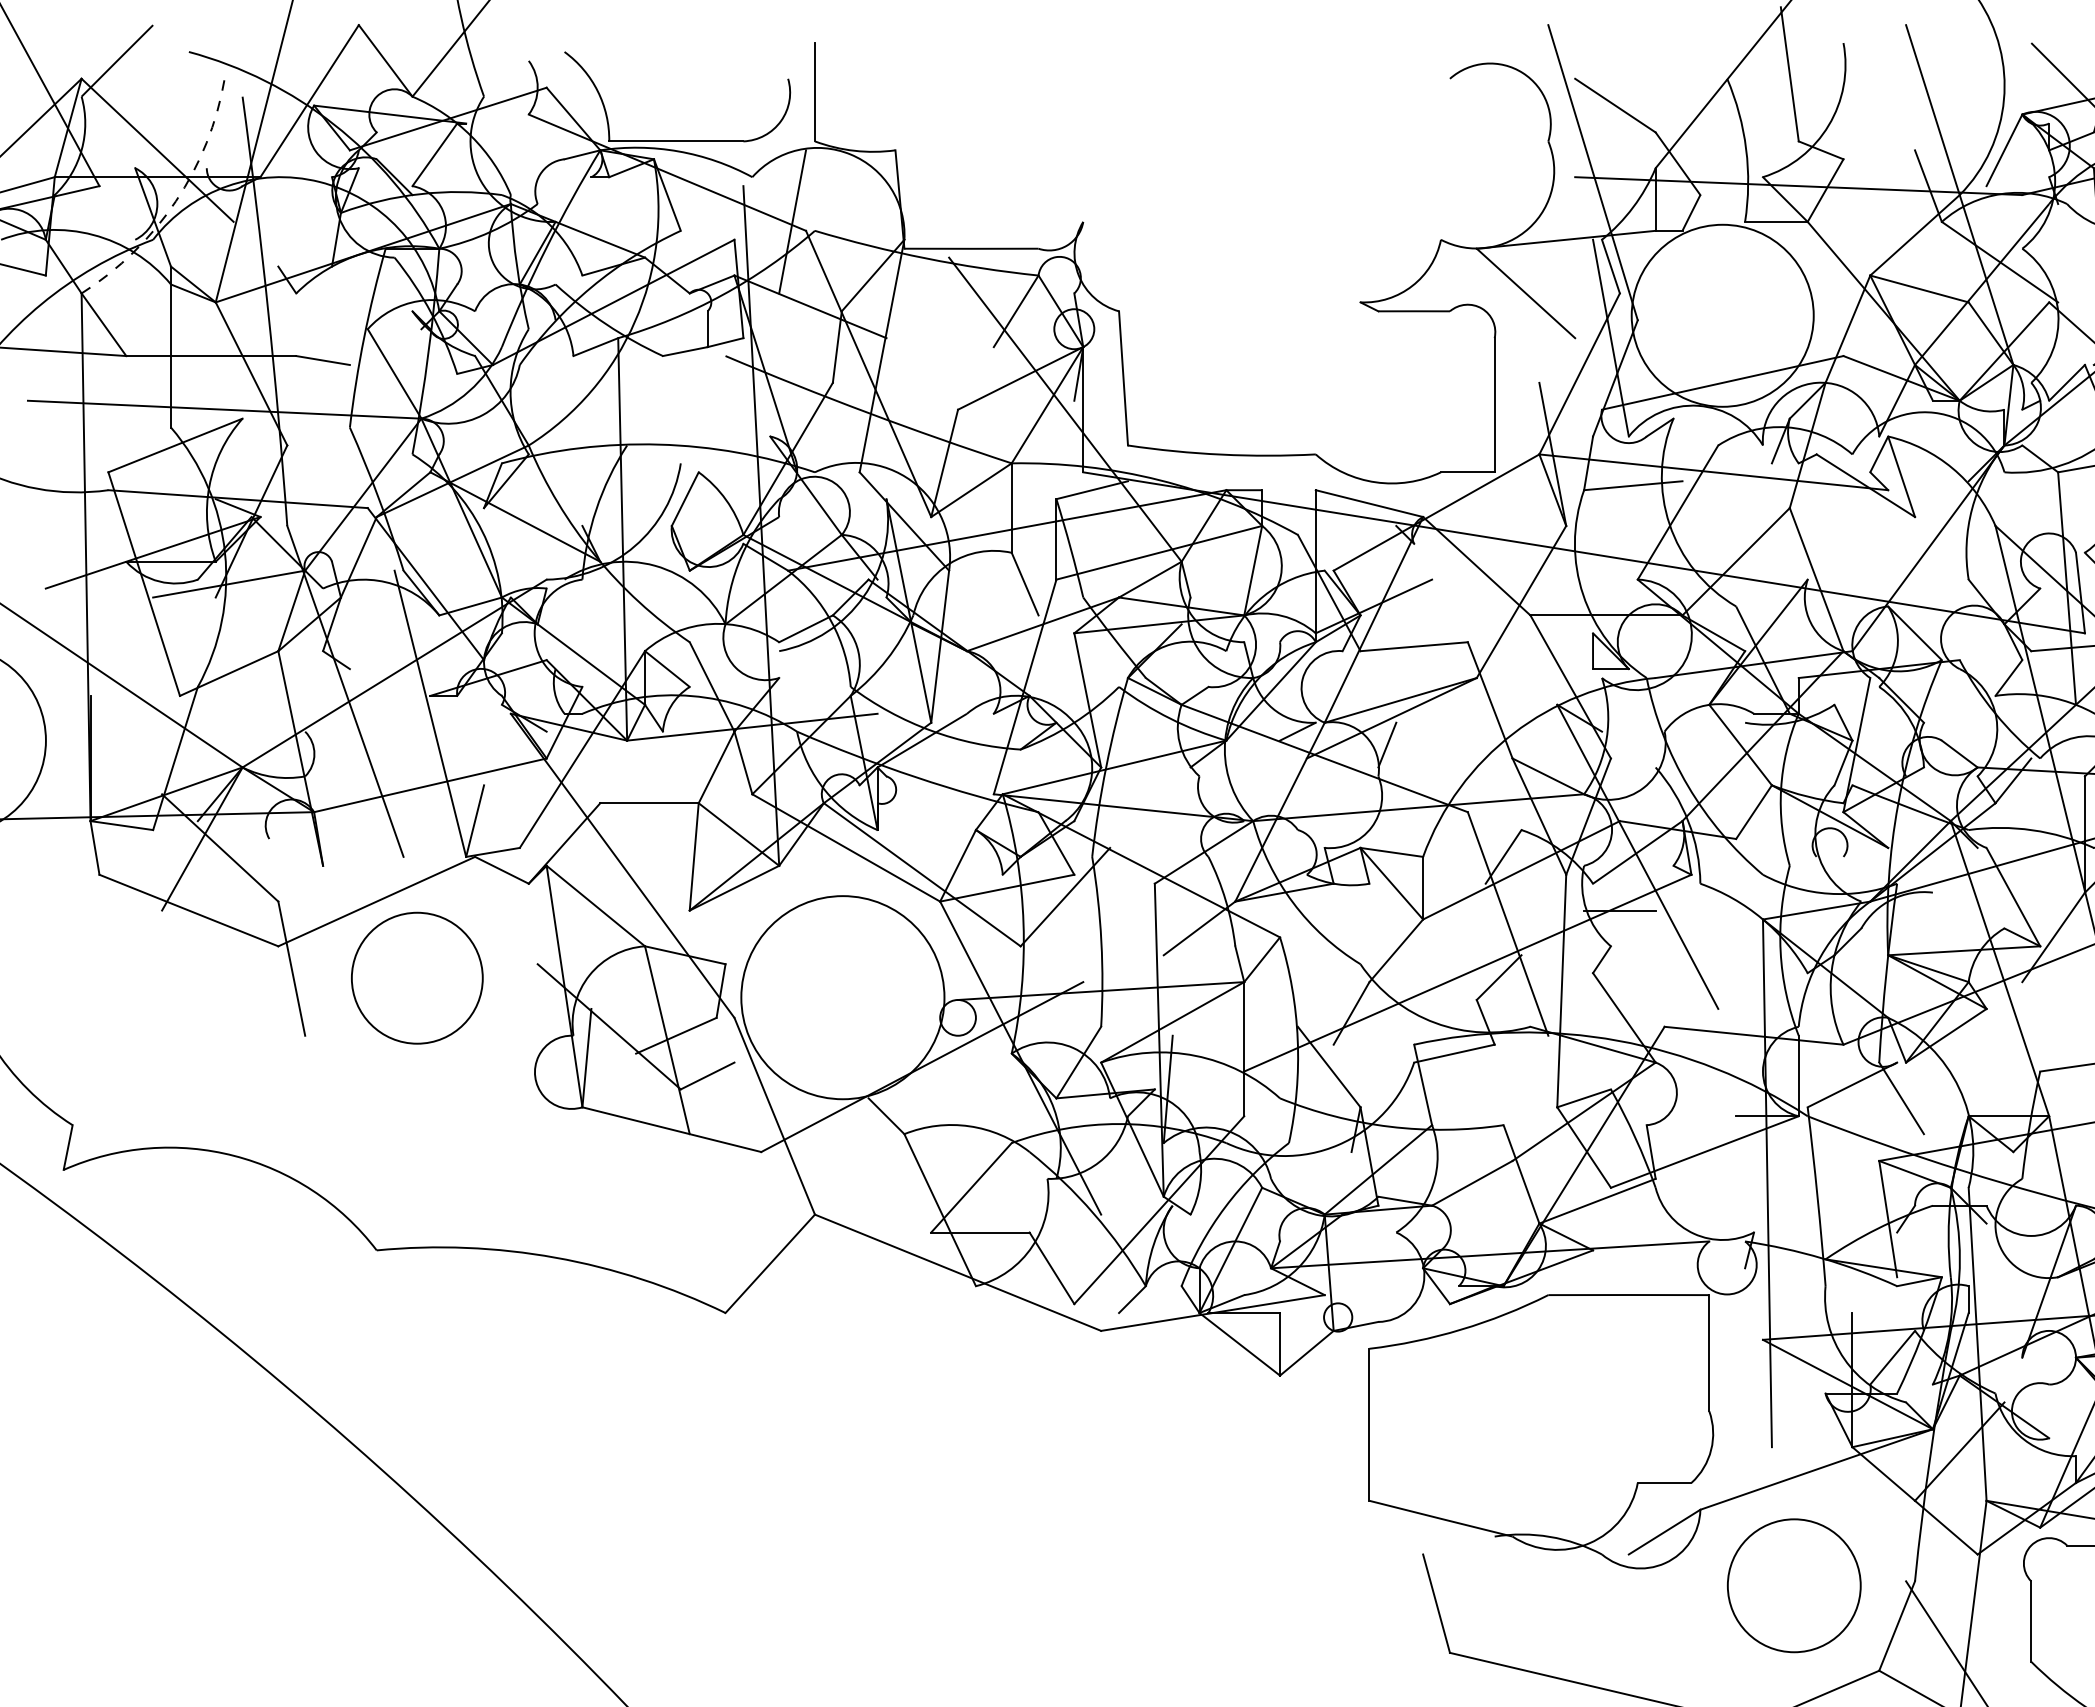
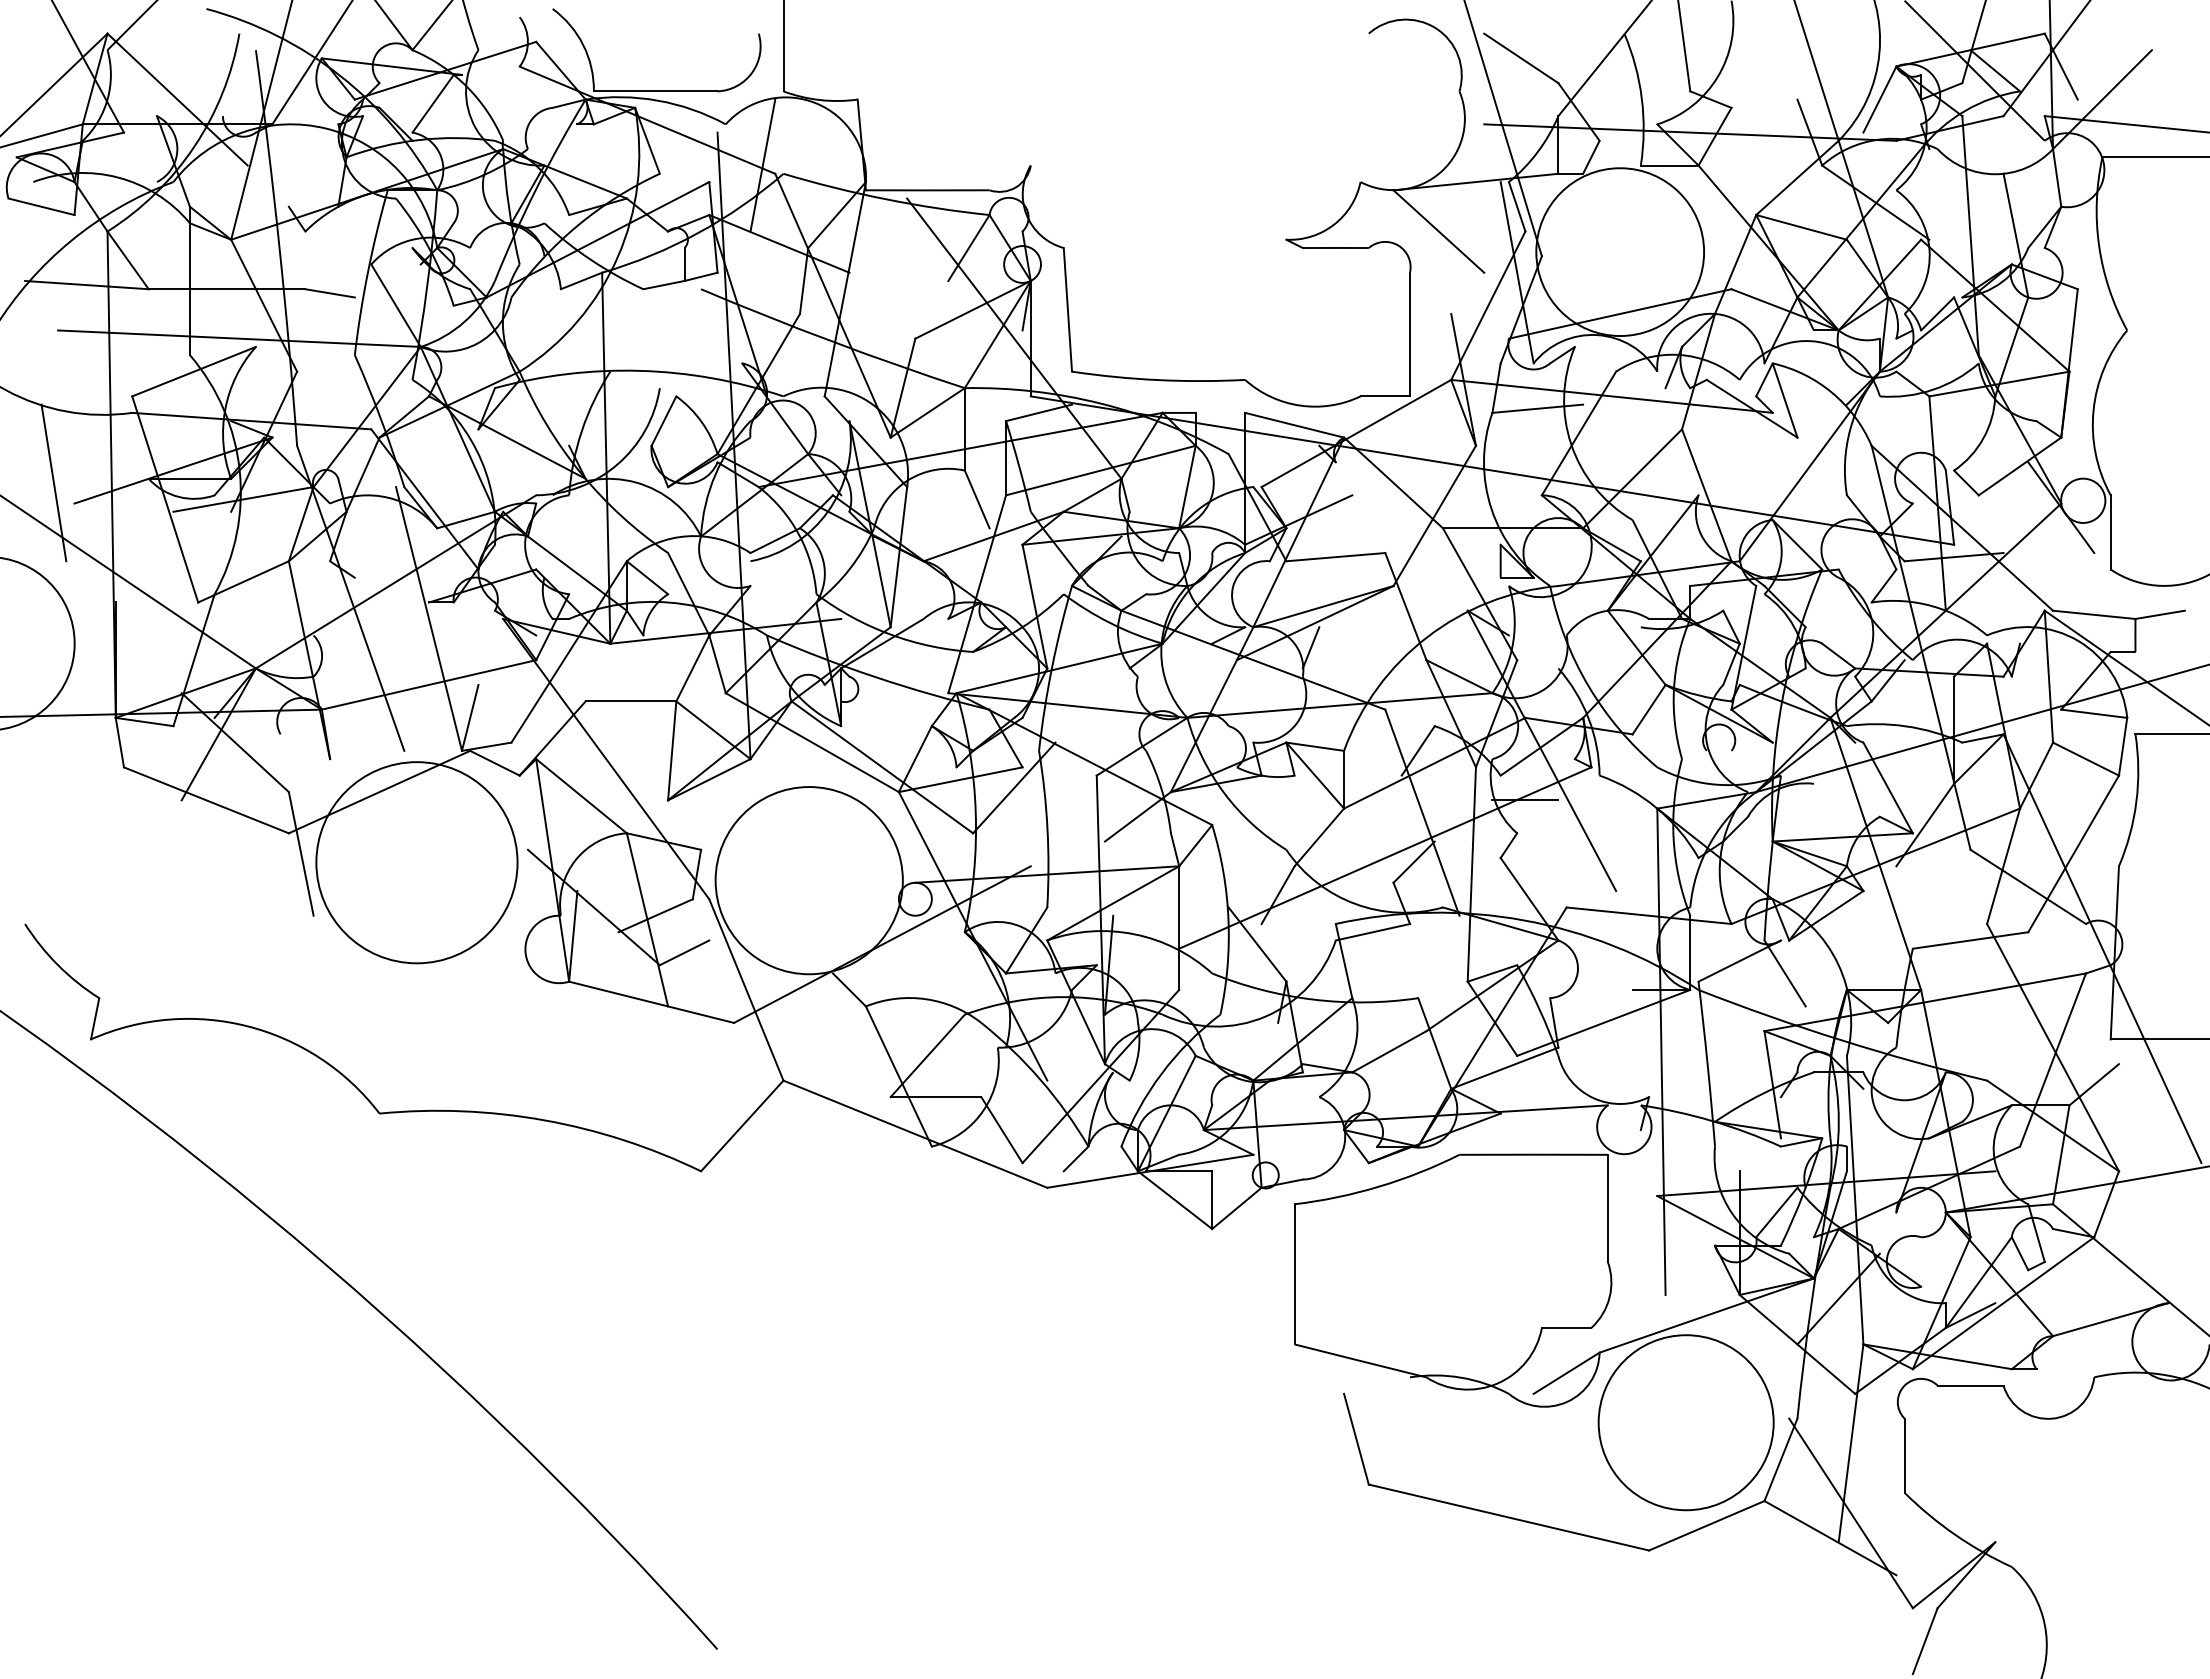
arc: (175, 201) -> (194, 146), dashed -> solid
line: (22, 565) -> (53, 482), added
circle: (416, 977) -> (416, 862), size x1.67
circle: (1793, 1585) -> (1685, 1422), size x1.43

